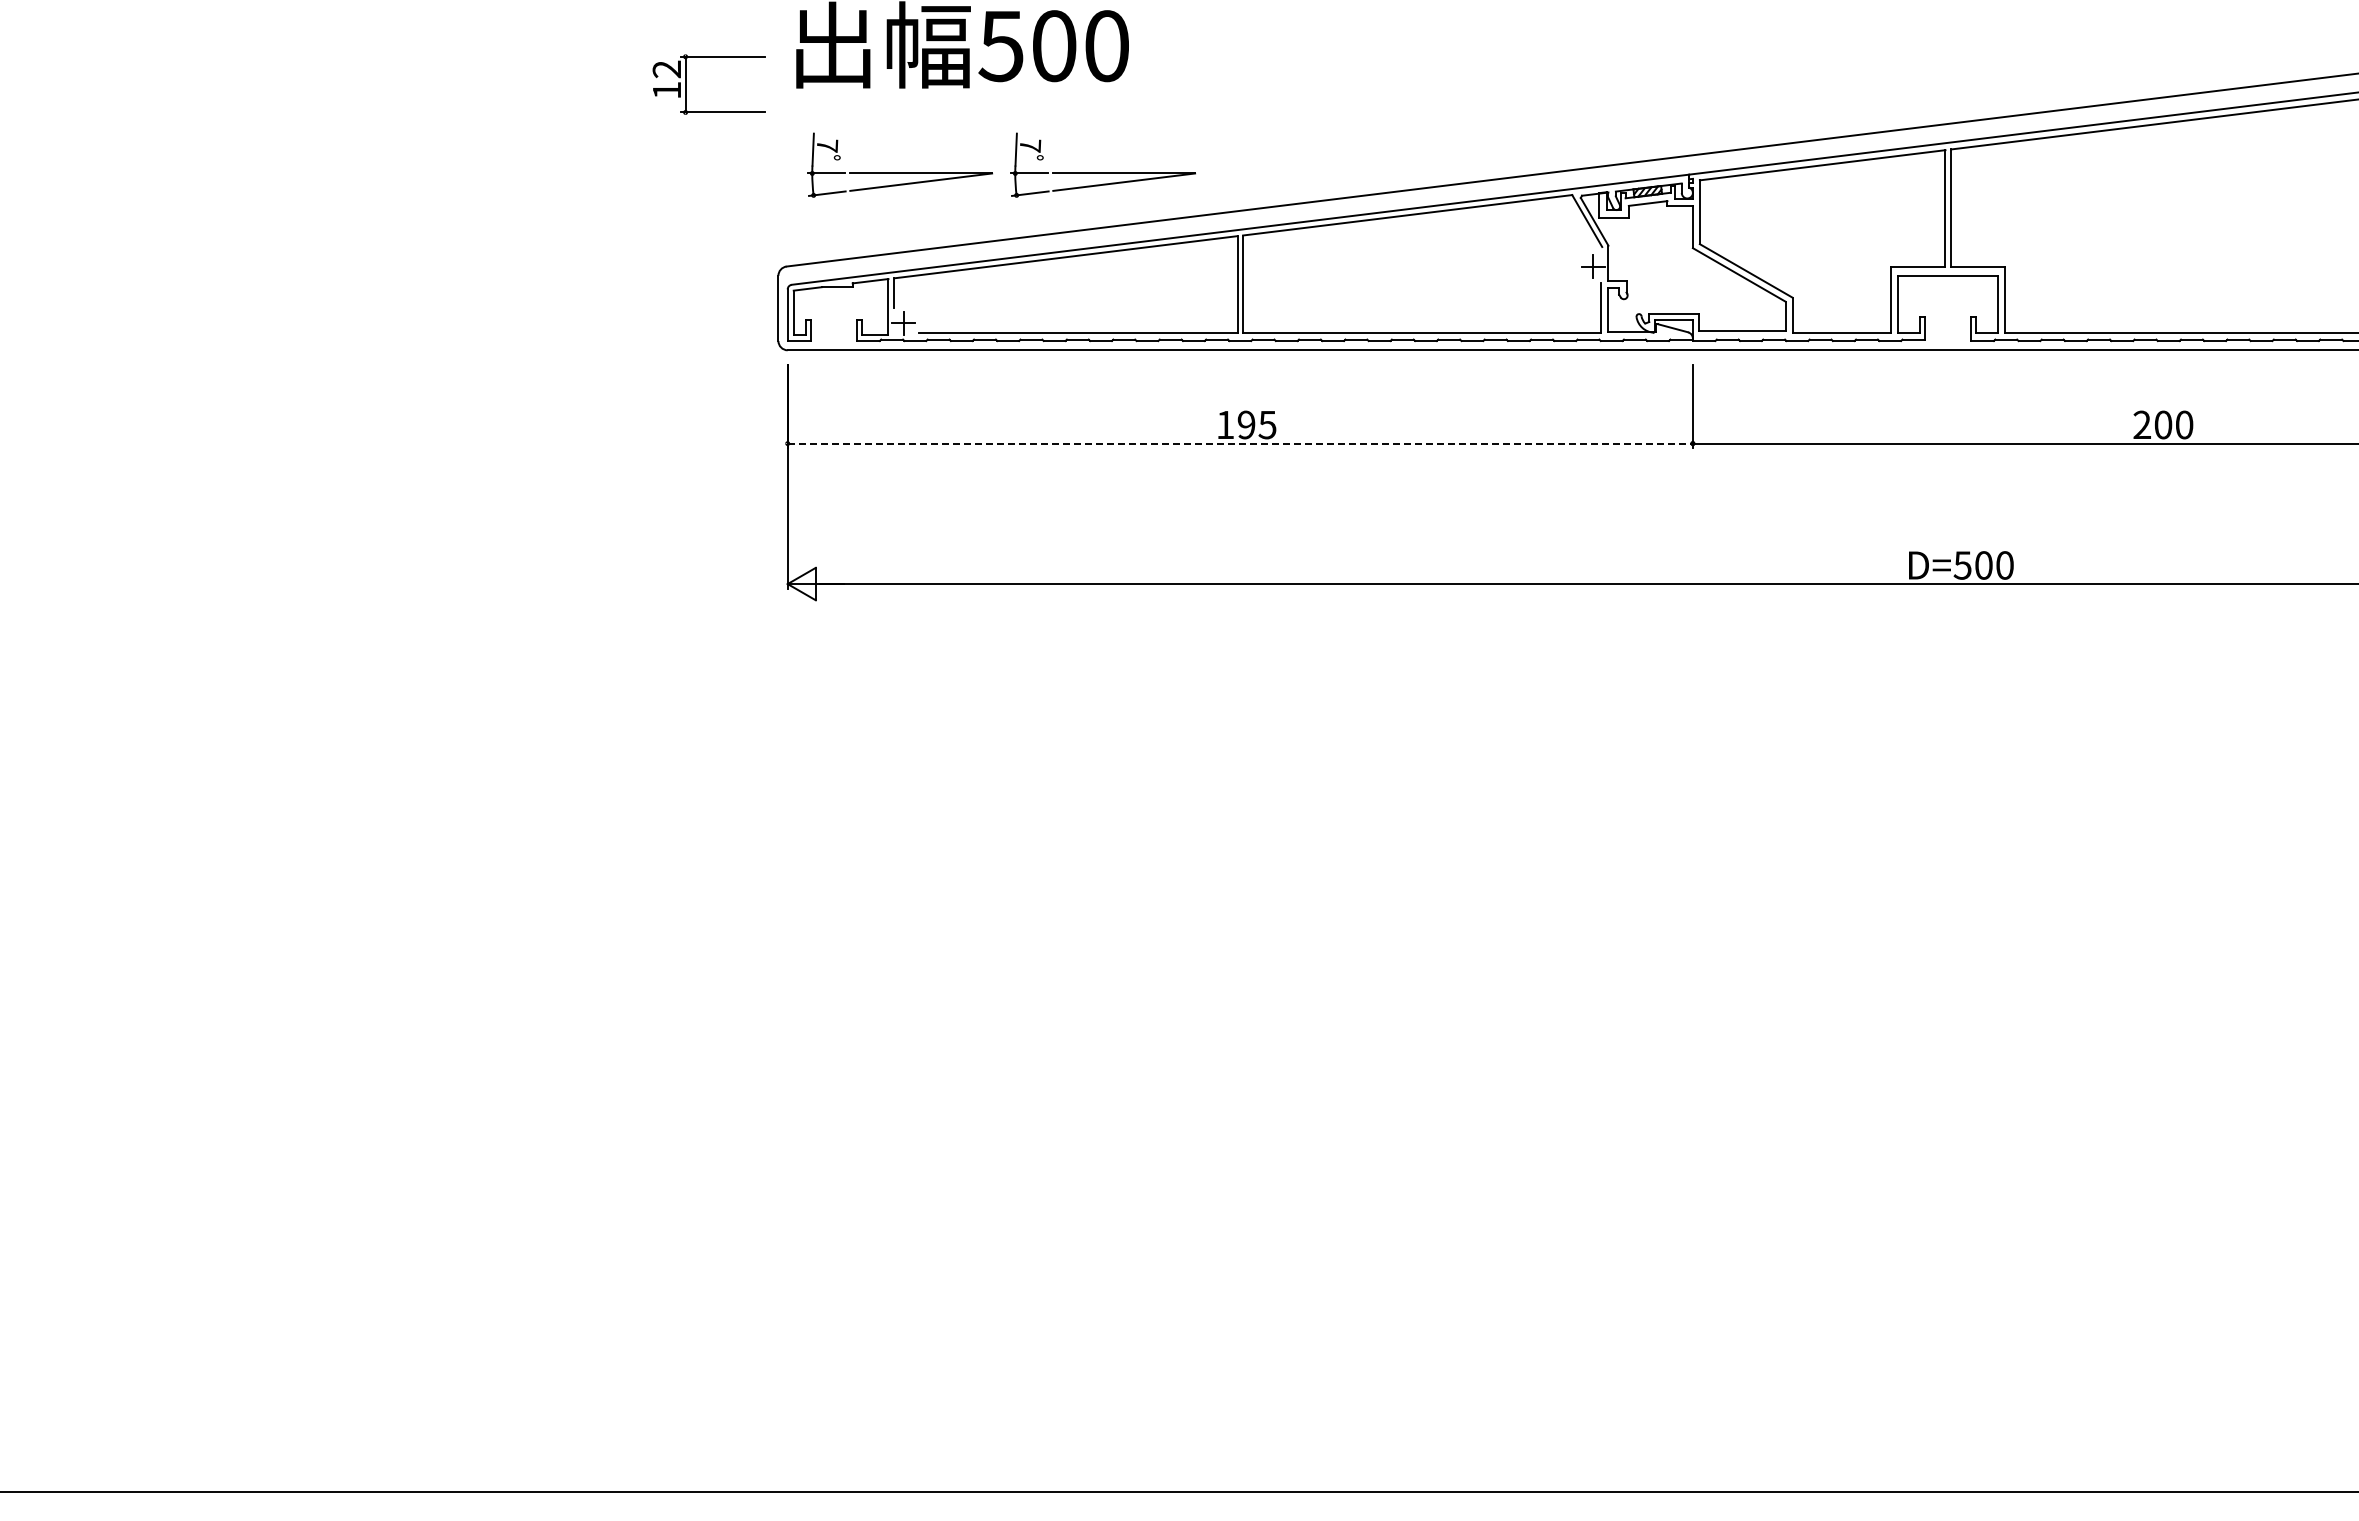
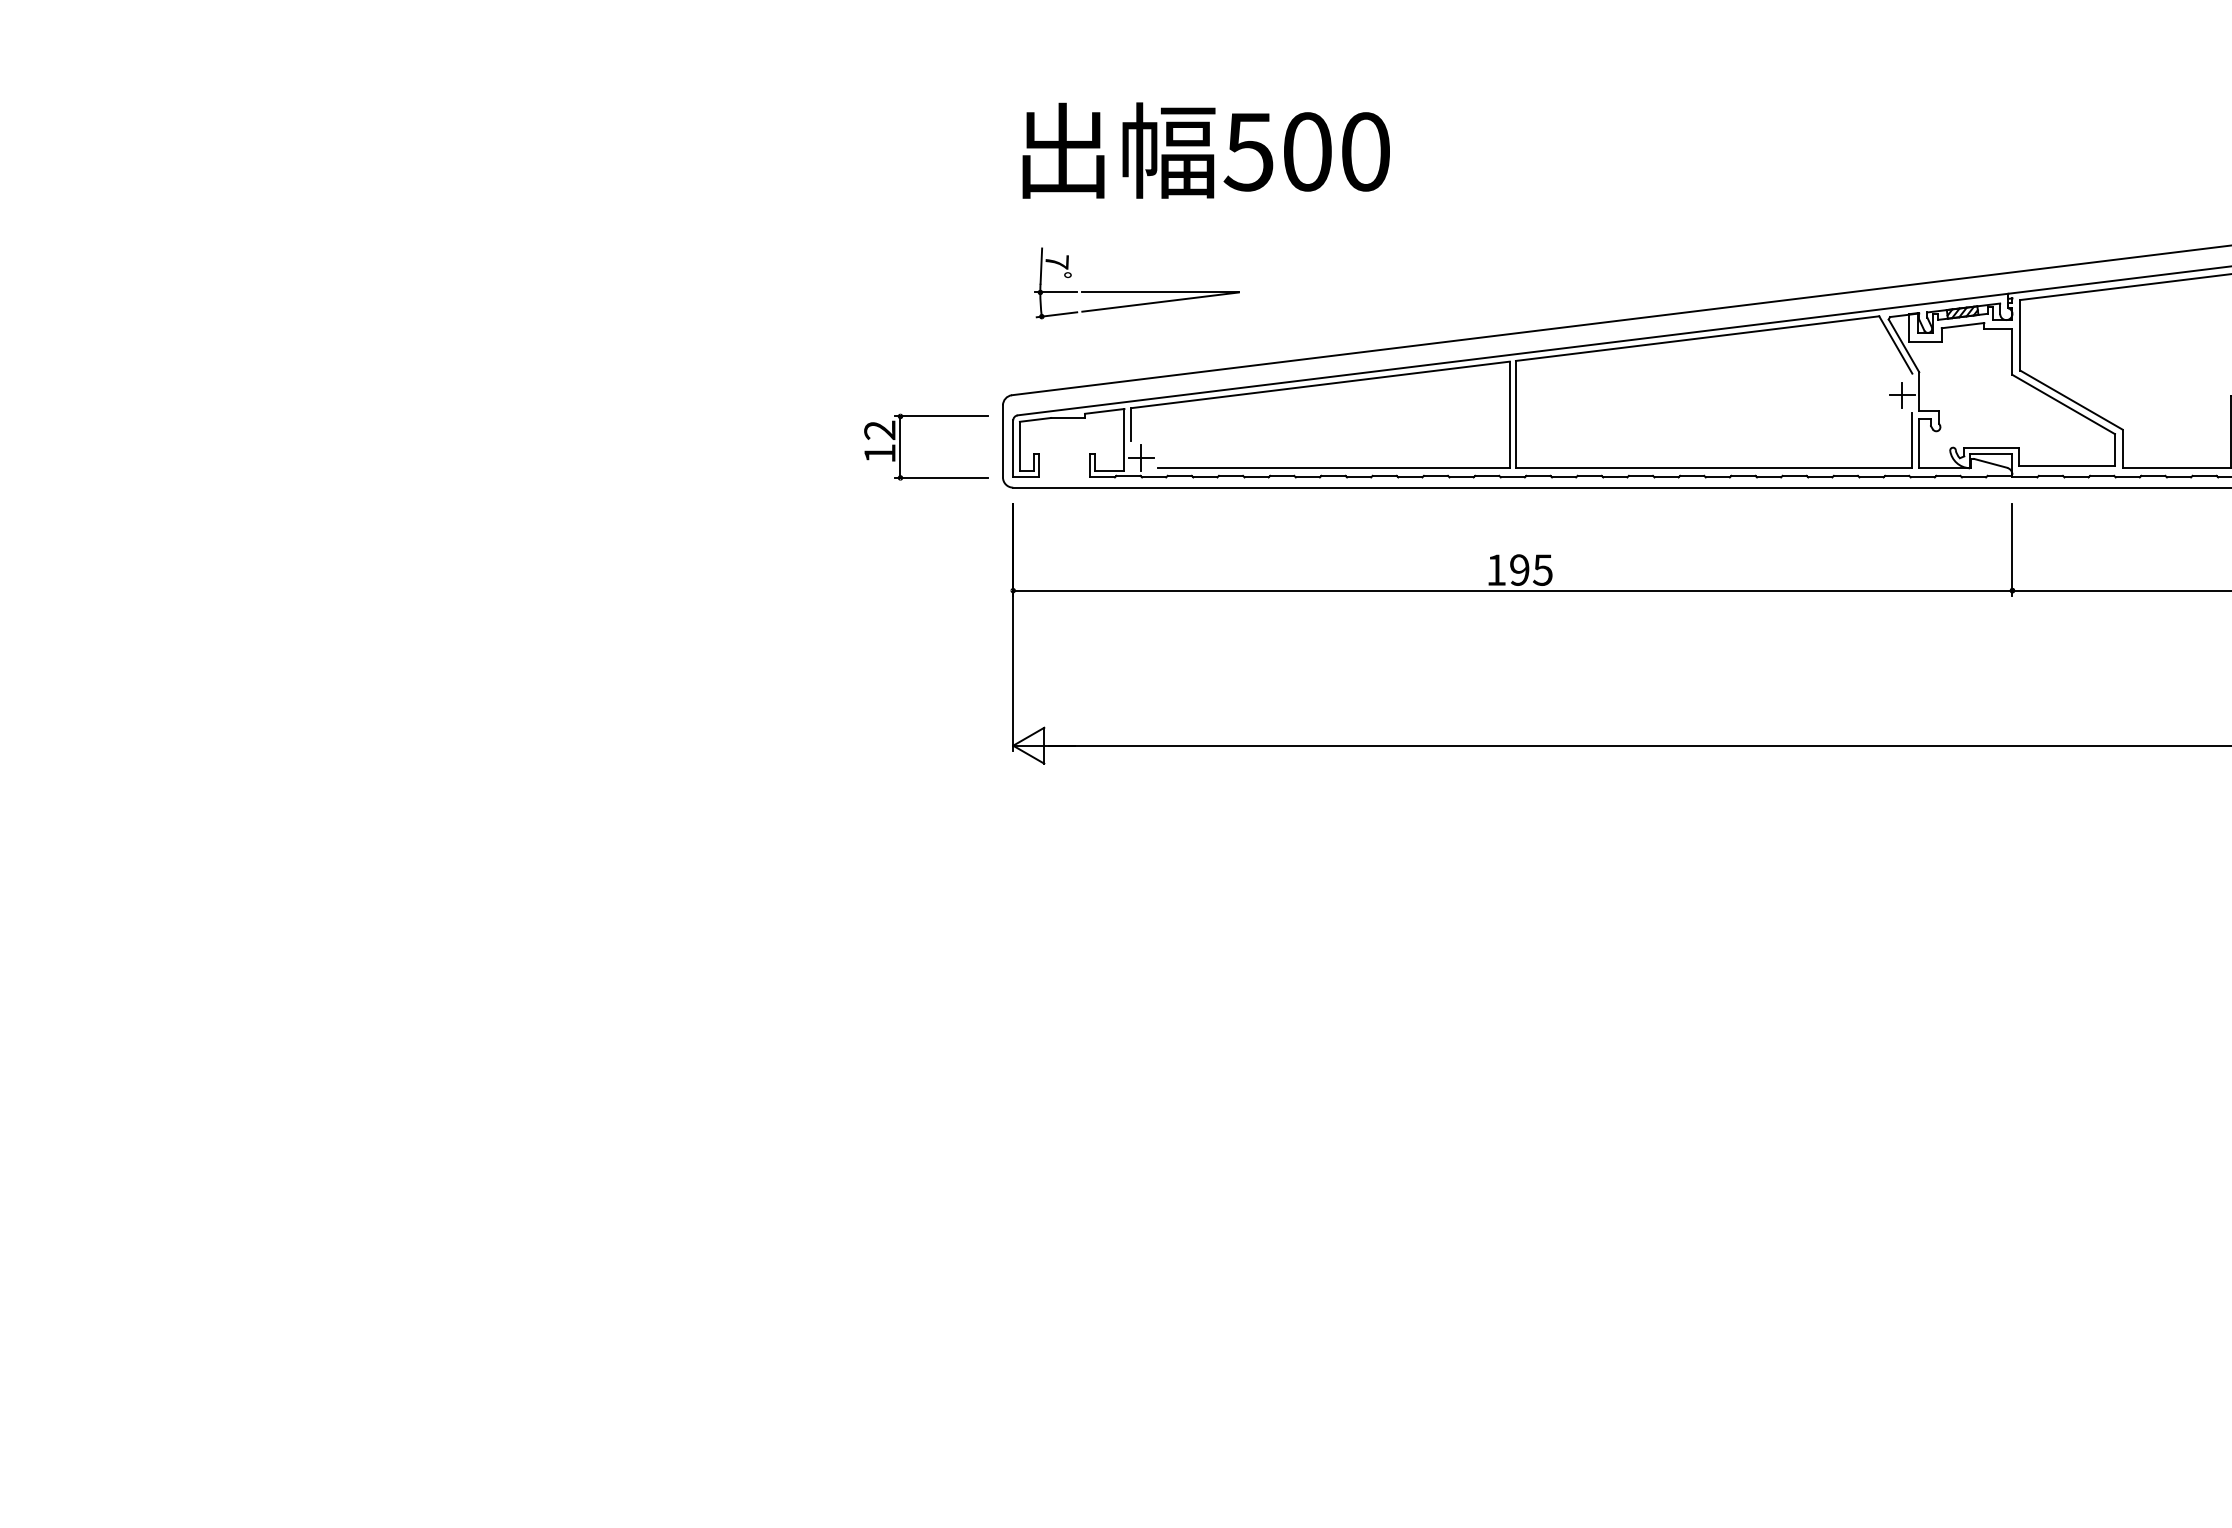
part: (686, 84) -> (901, 447), moved
part: (1102, 172) -> (1360, 291), removed
line: (1240, 443) -> (1513, 590), dashed -> solid

